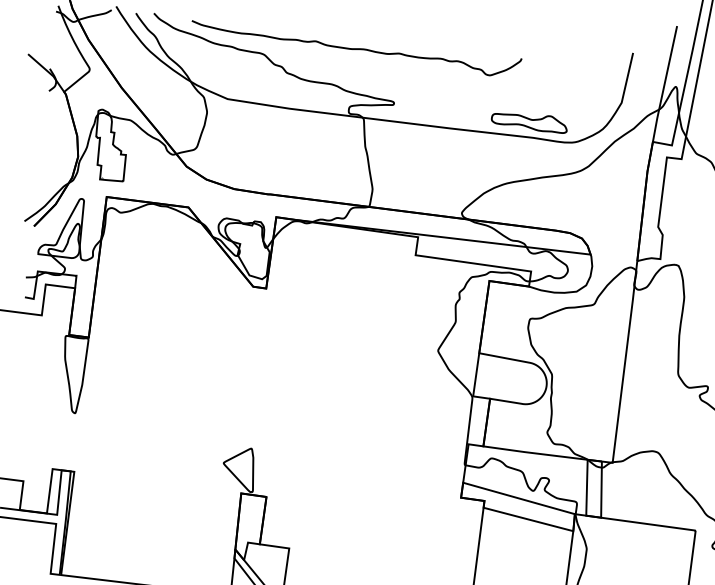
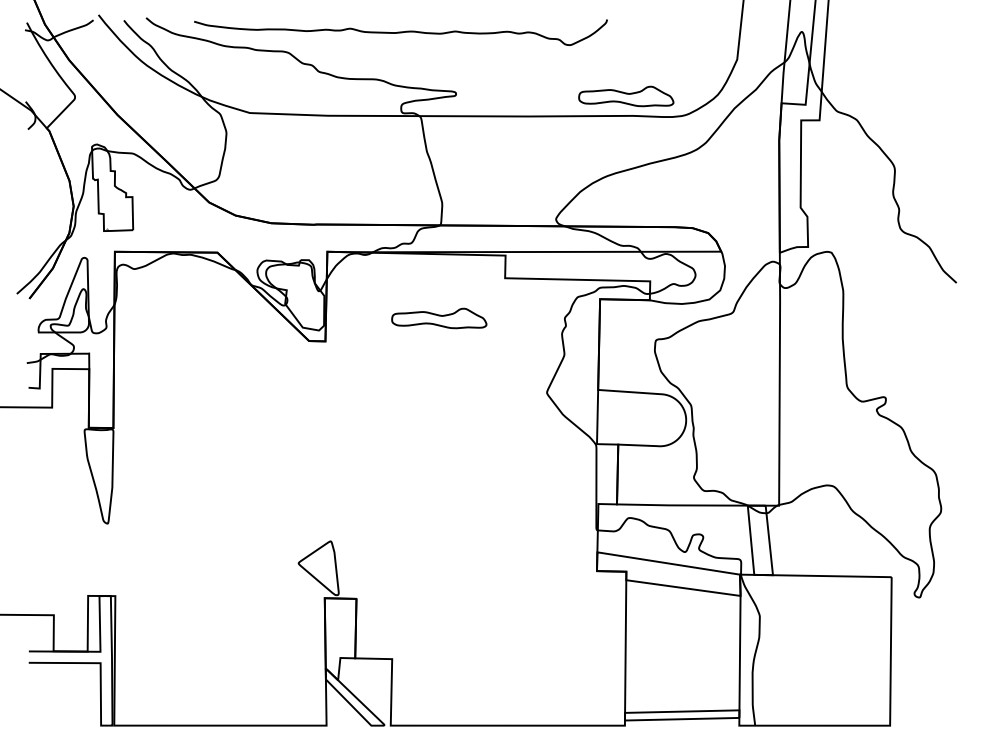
part: (359, 281) -> (439, 318), added

